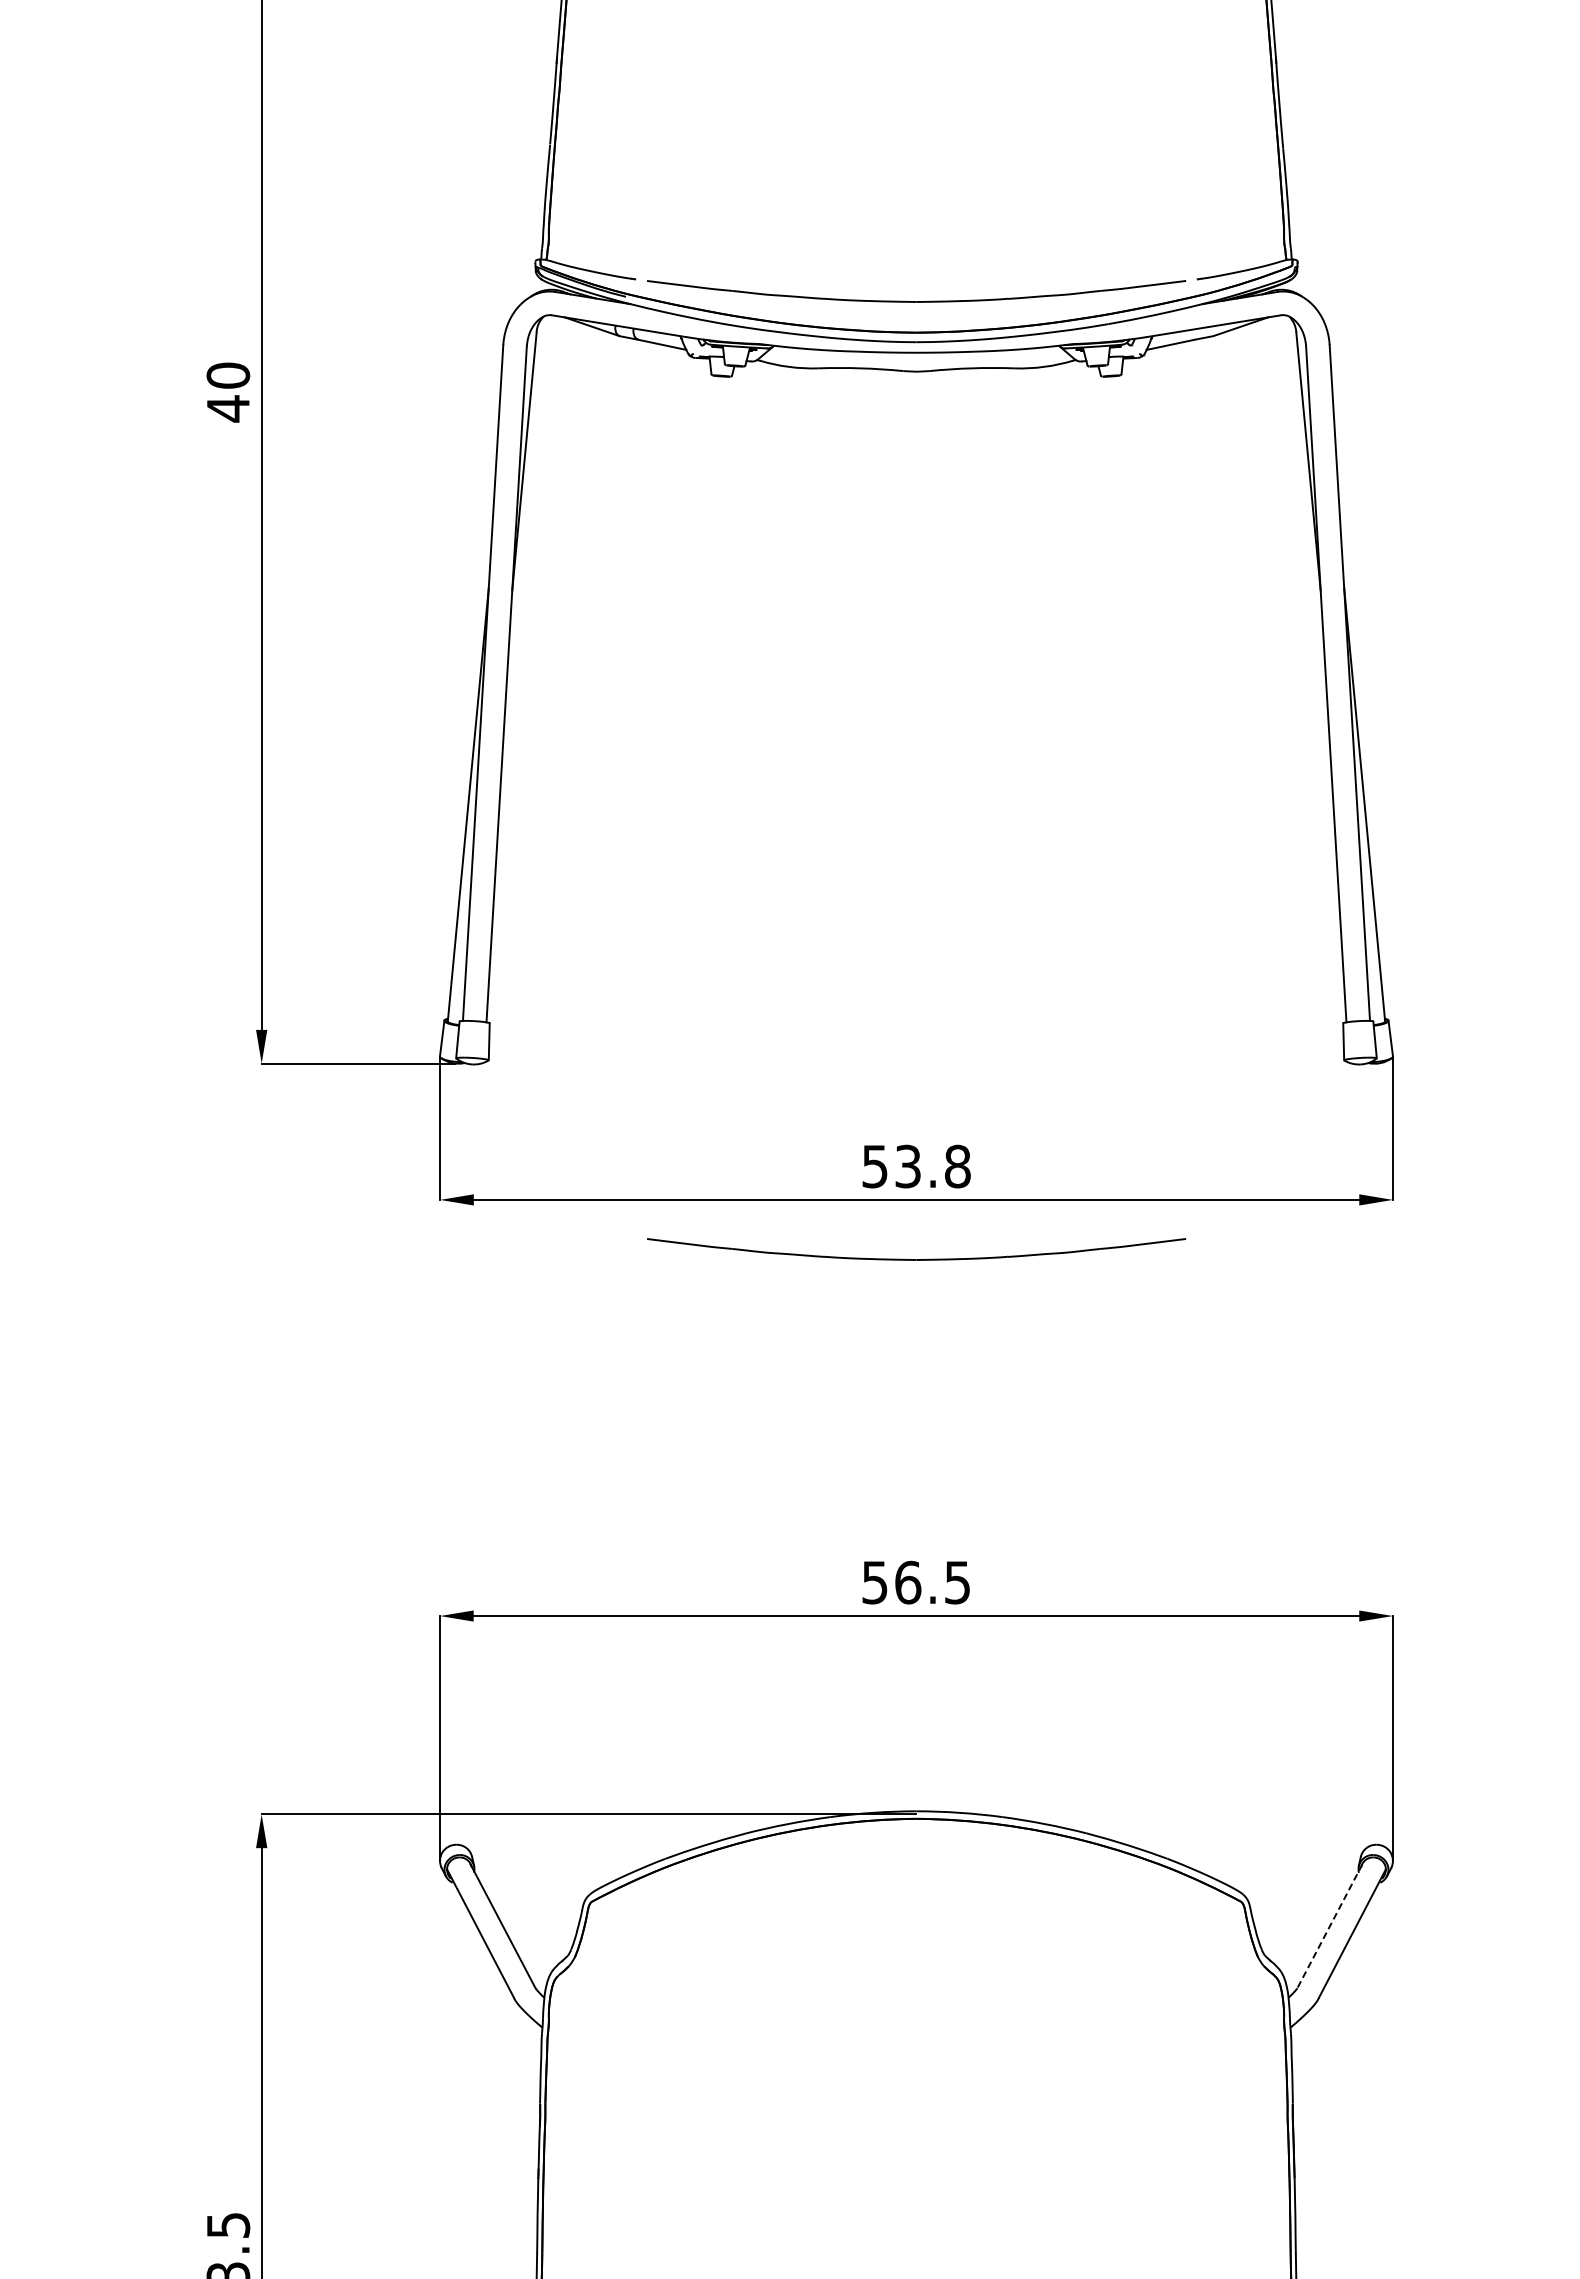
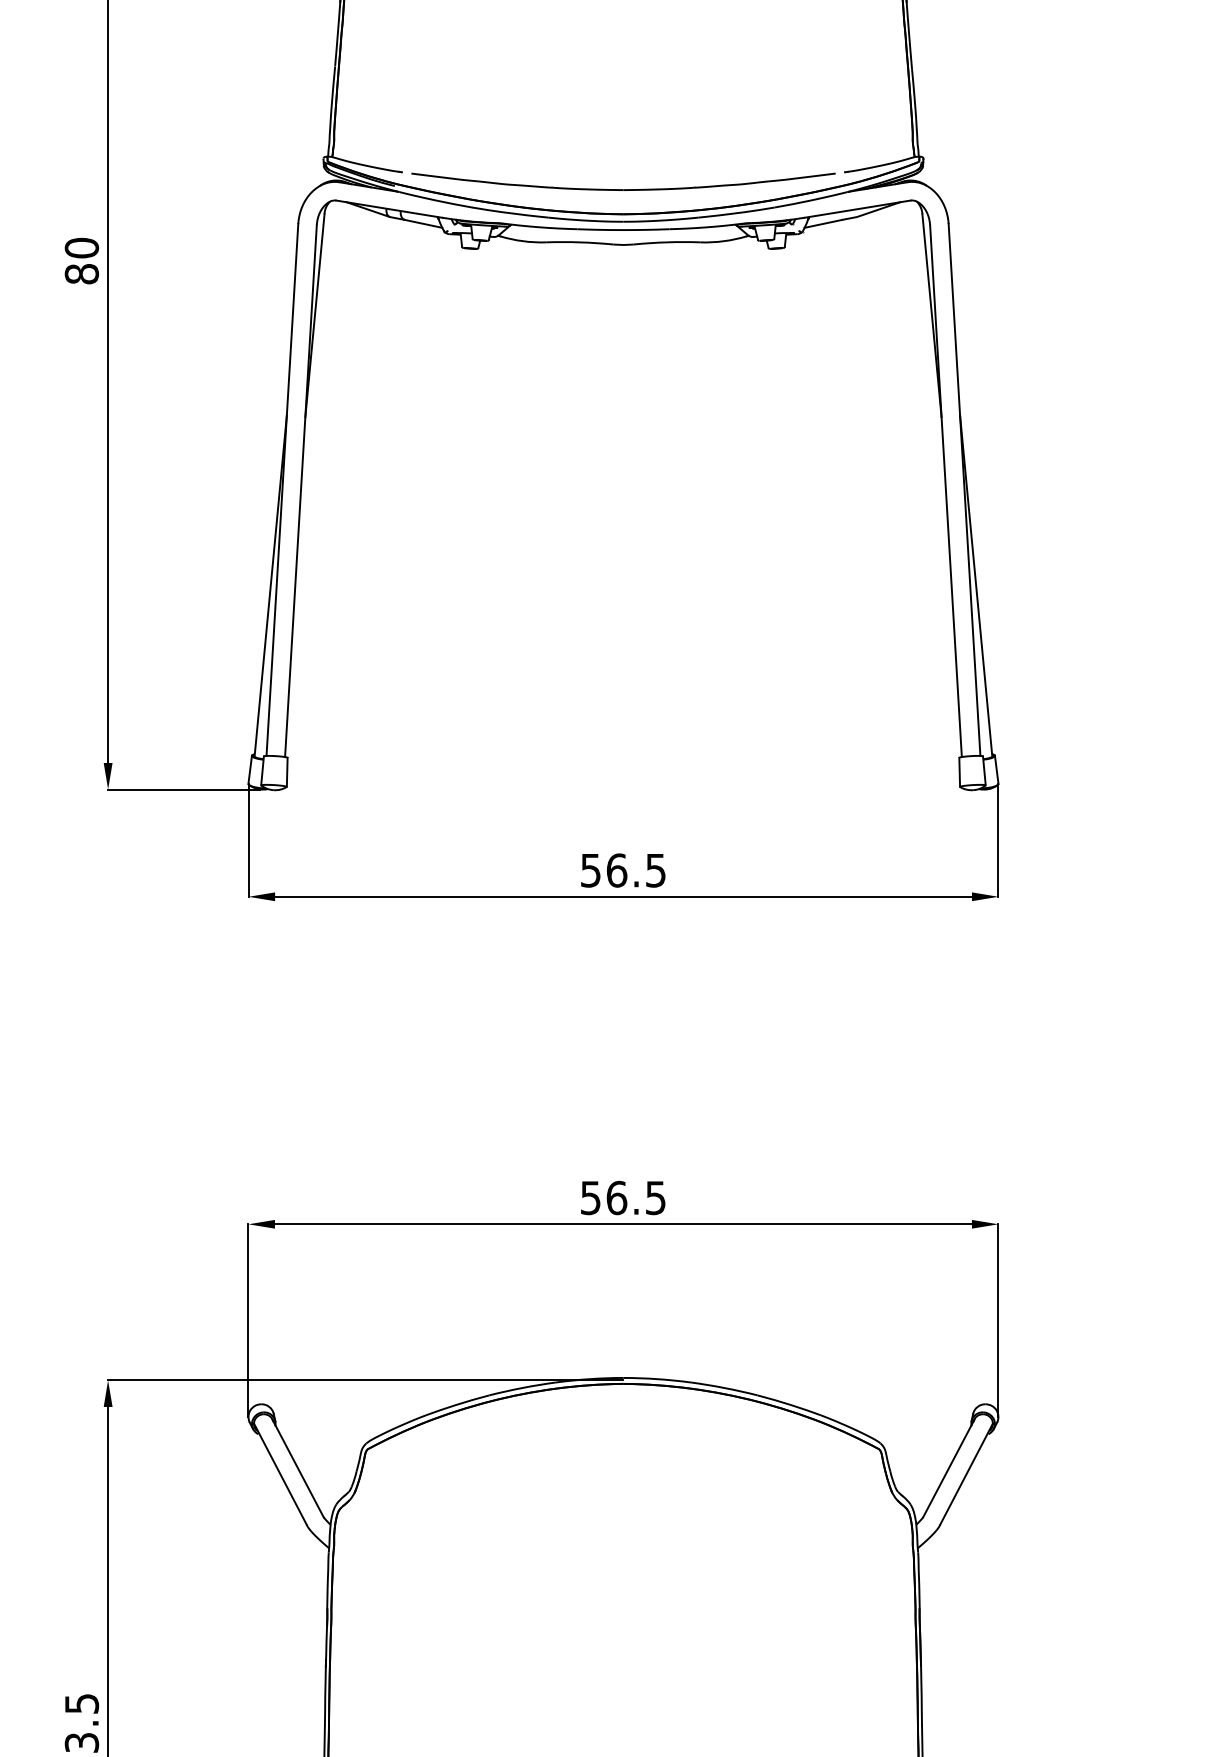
text: (228, 408) -> (82, 273), 40 -> 80
text: (932, 1166) -> (636, 870), 53.8 -> 56.5
part: (916, 1259) -> (623, 943), removed
line: (1329, 1926) -> (948, 1468), dashed -> solid

